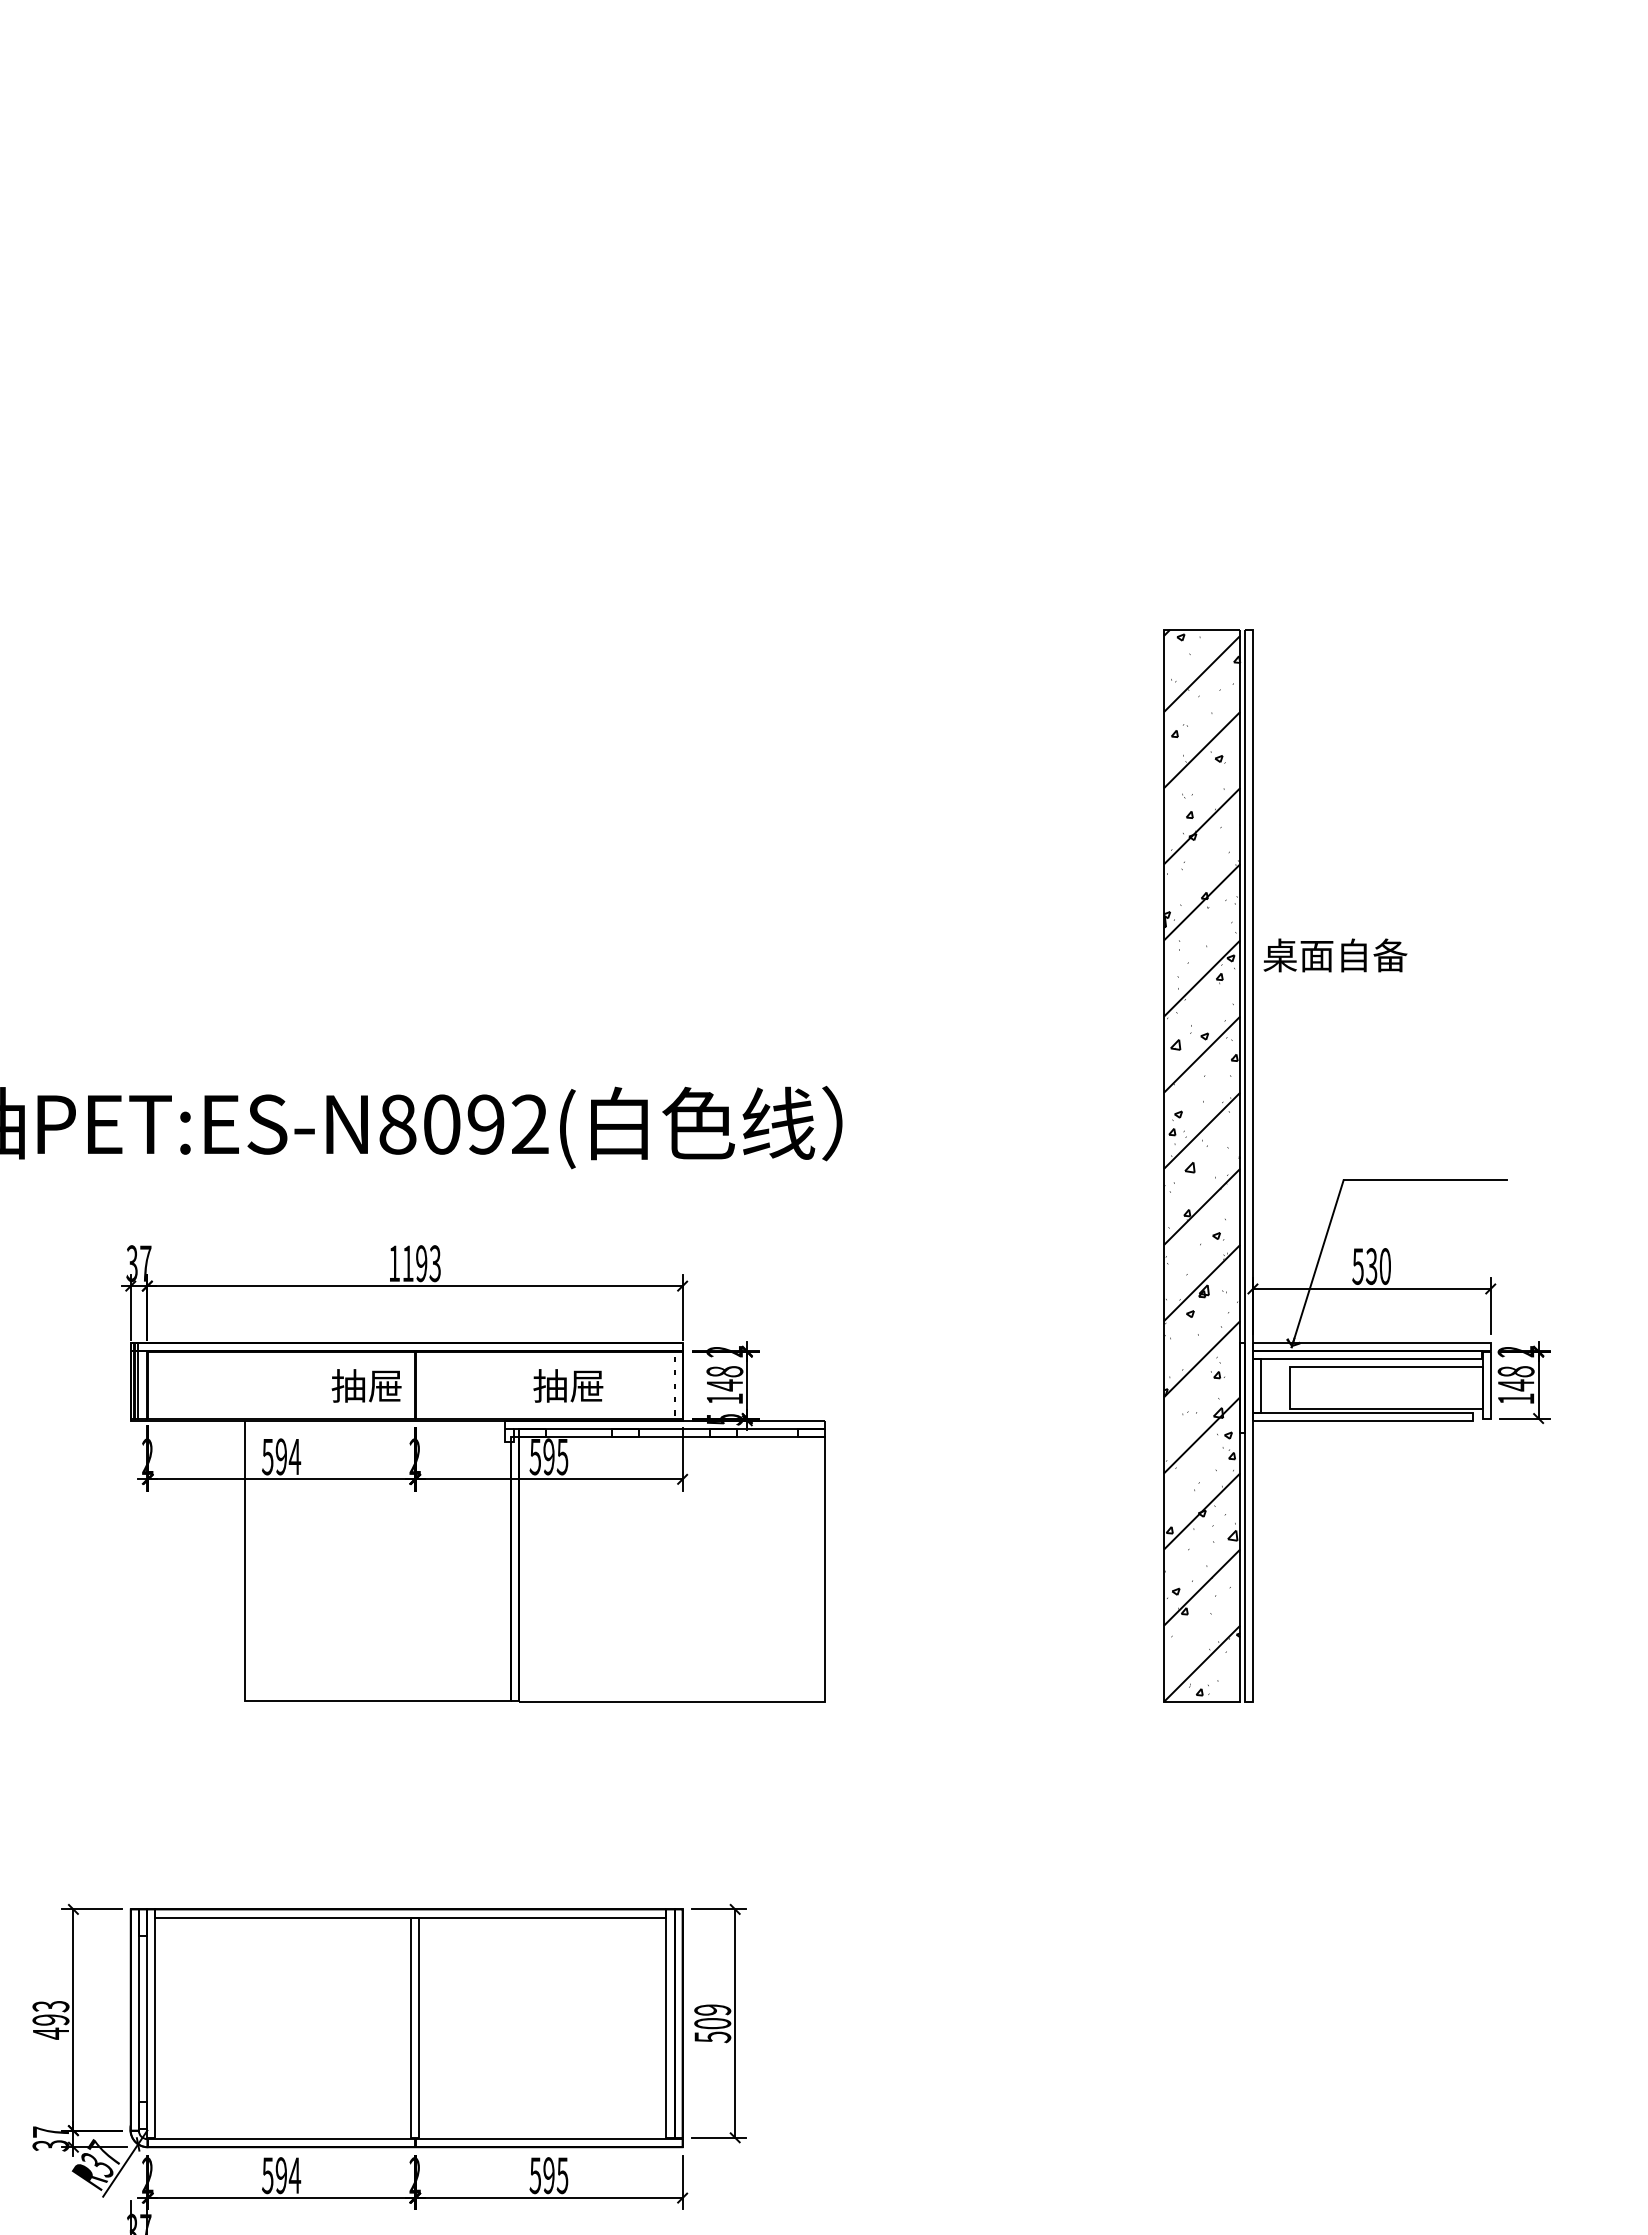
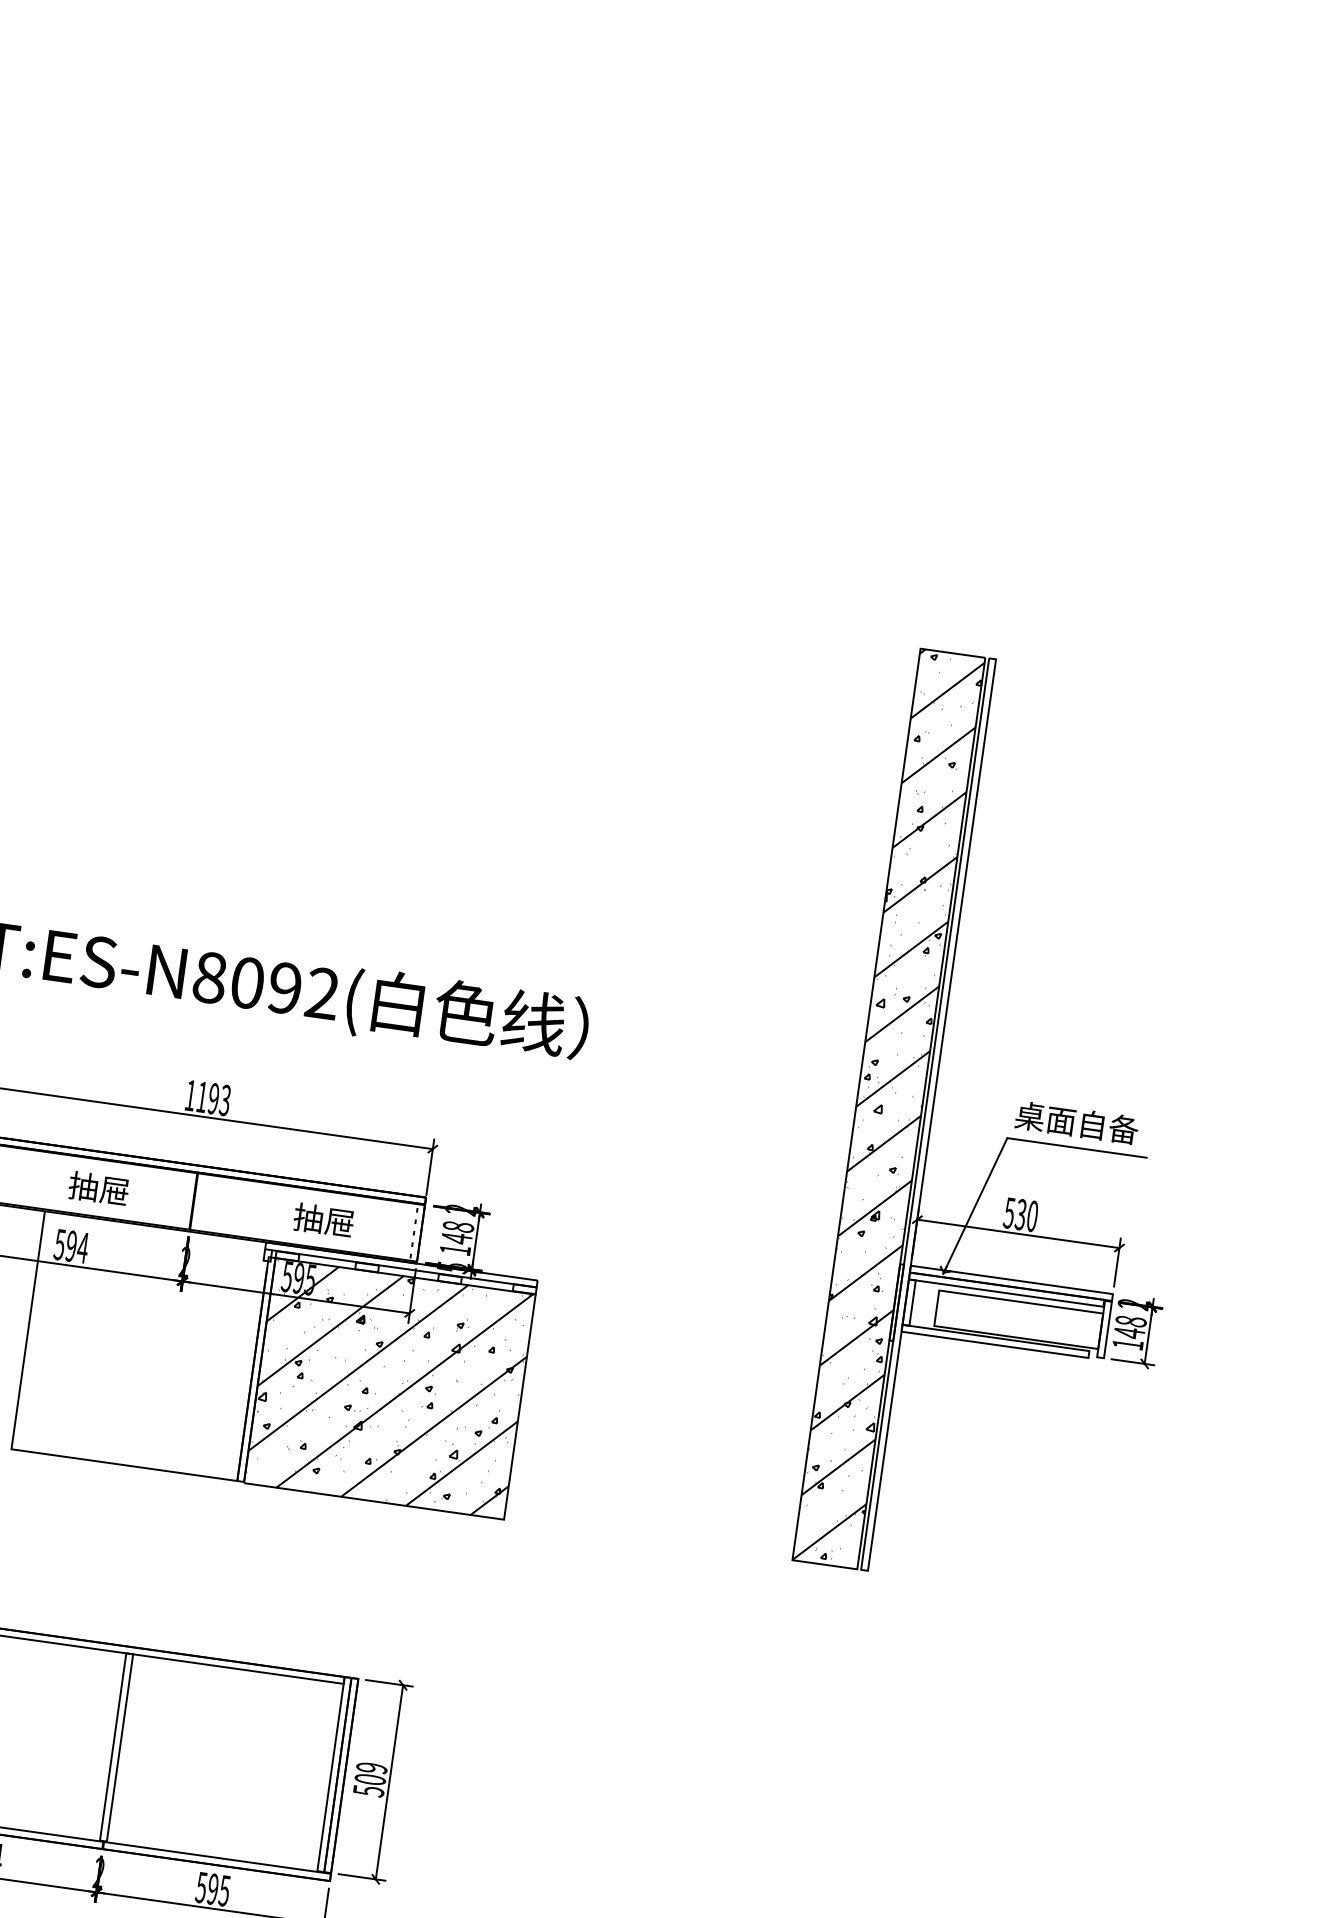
text: (1335, 955) -> (1077, 1122), moved
text: (366, 1385) -> (98, 1188), moved
hatch: (671, 1569) -> (389, 1388), added

